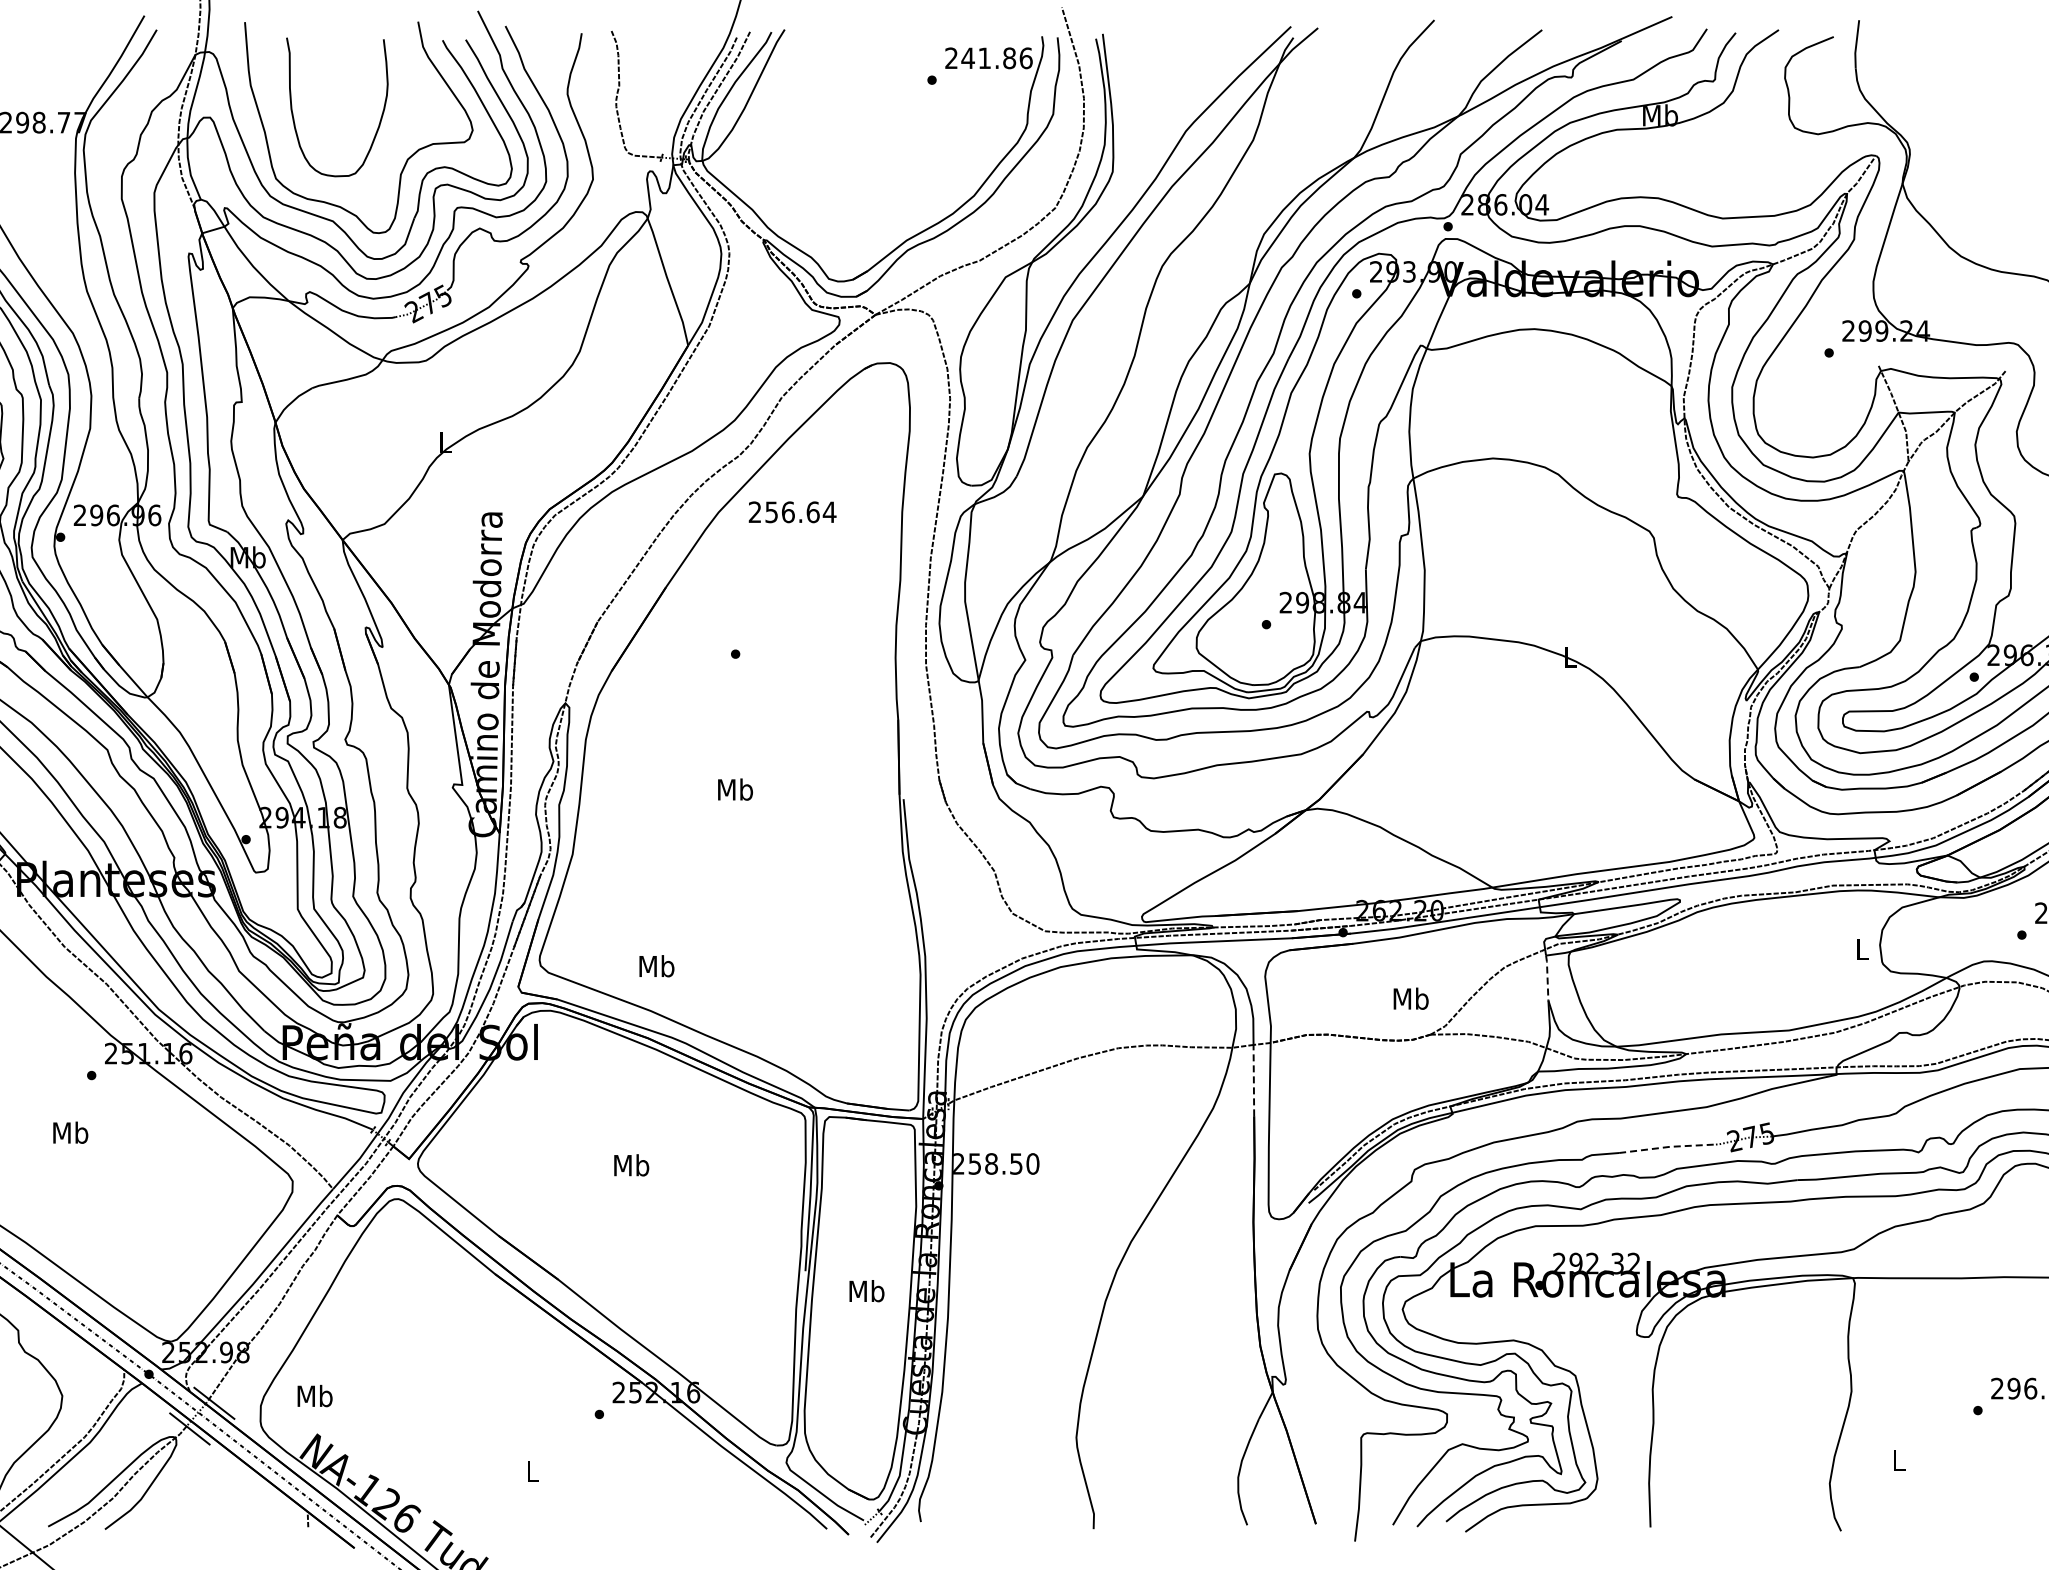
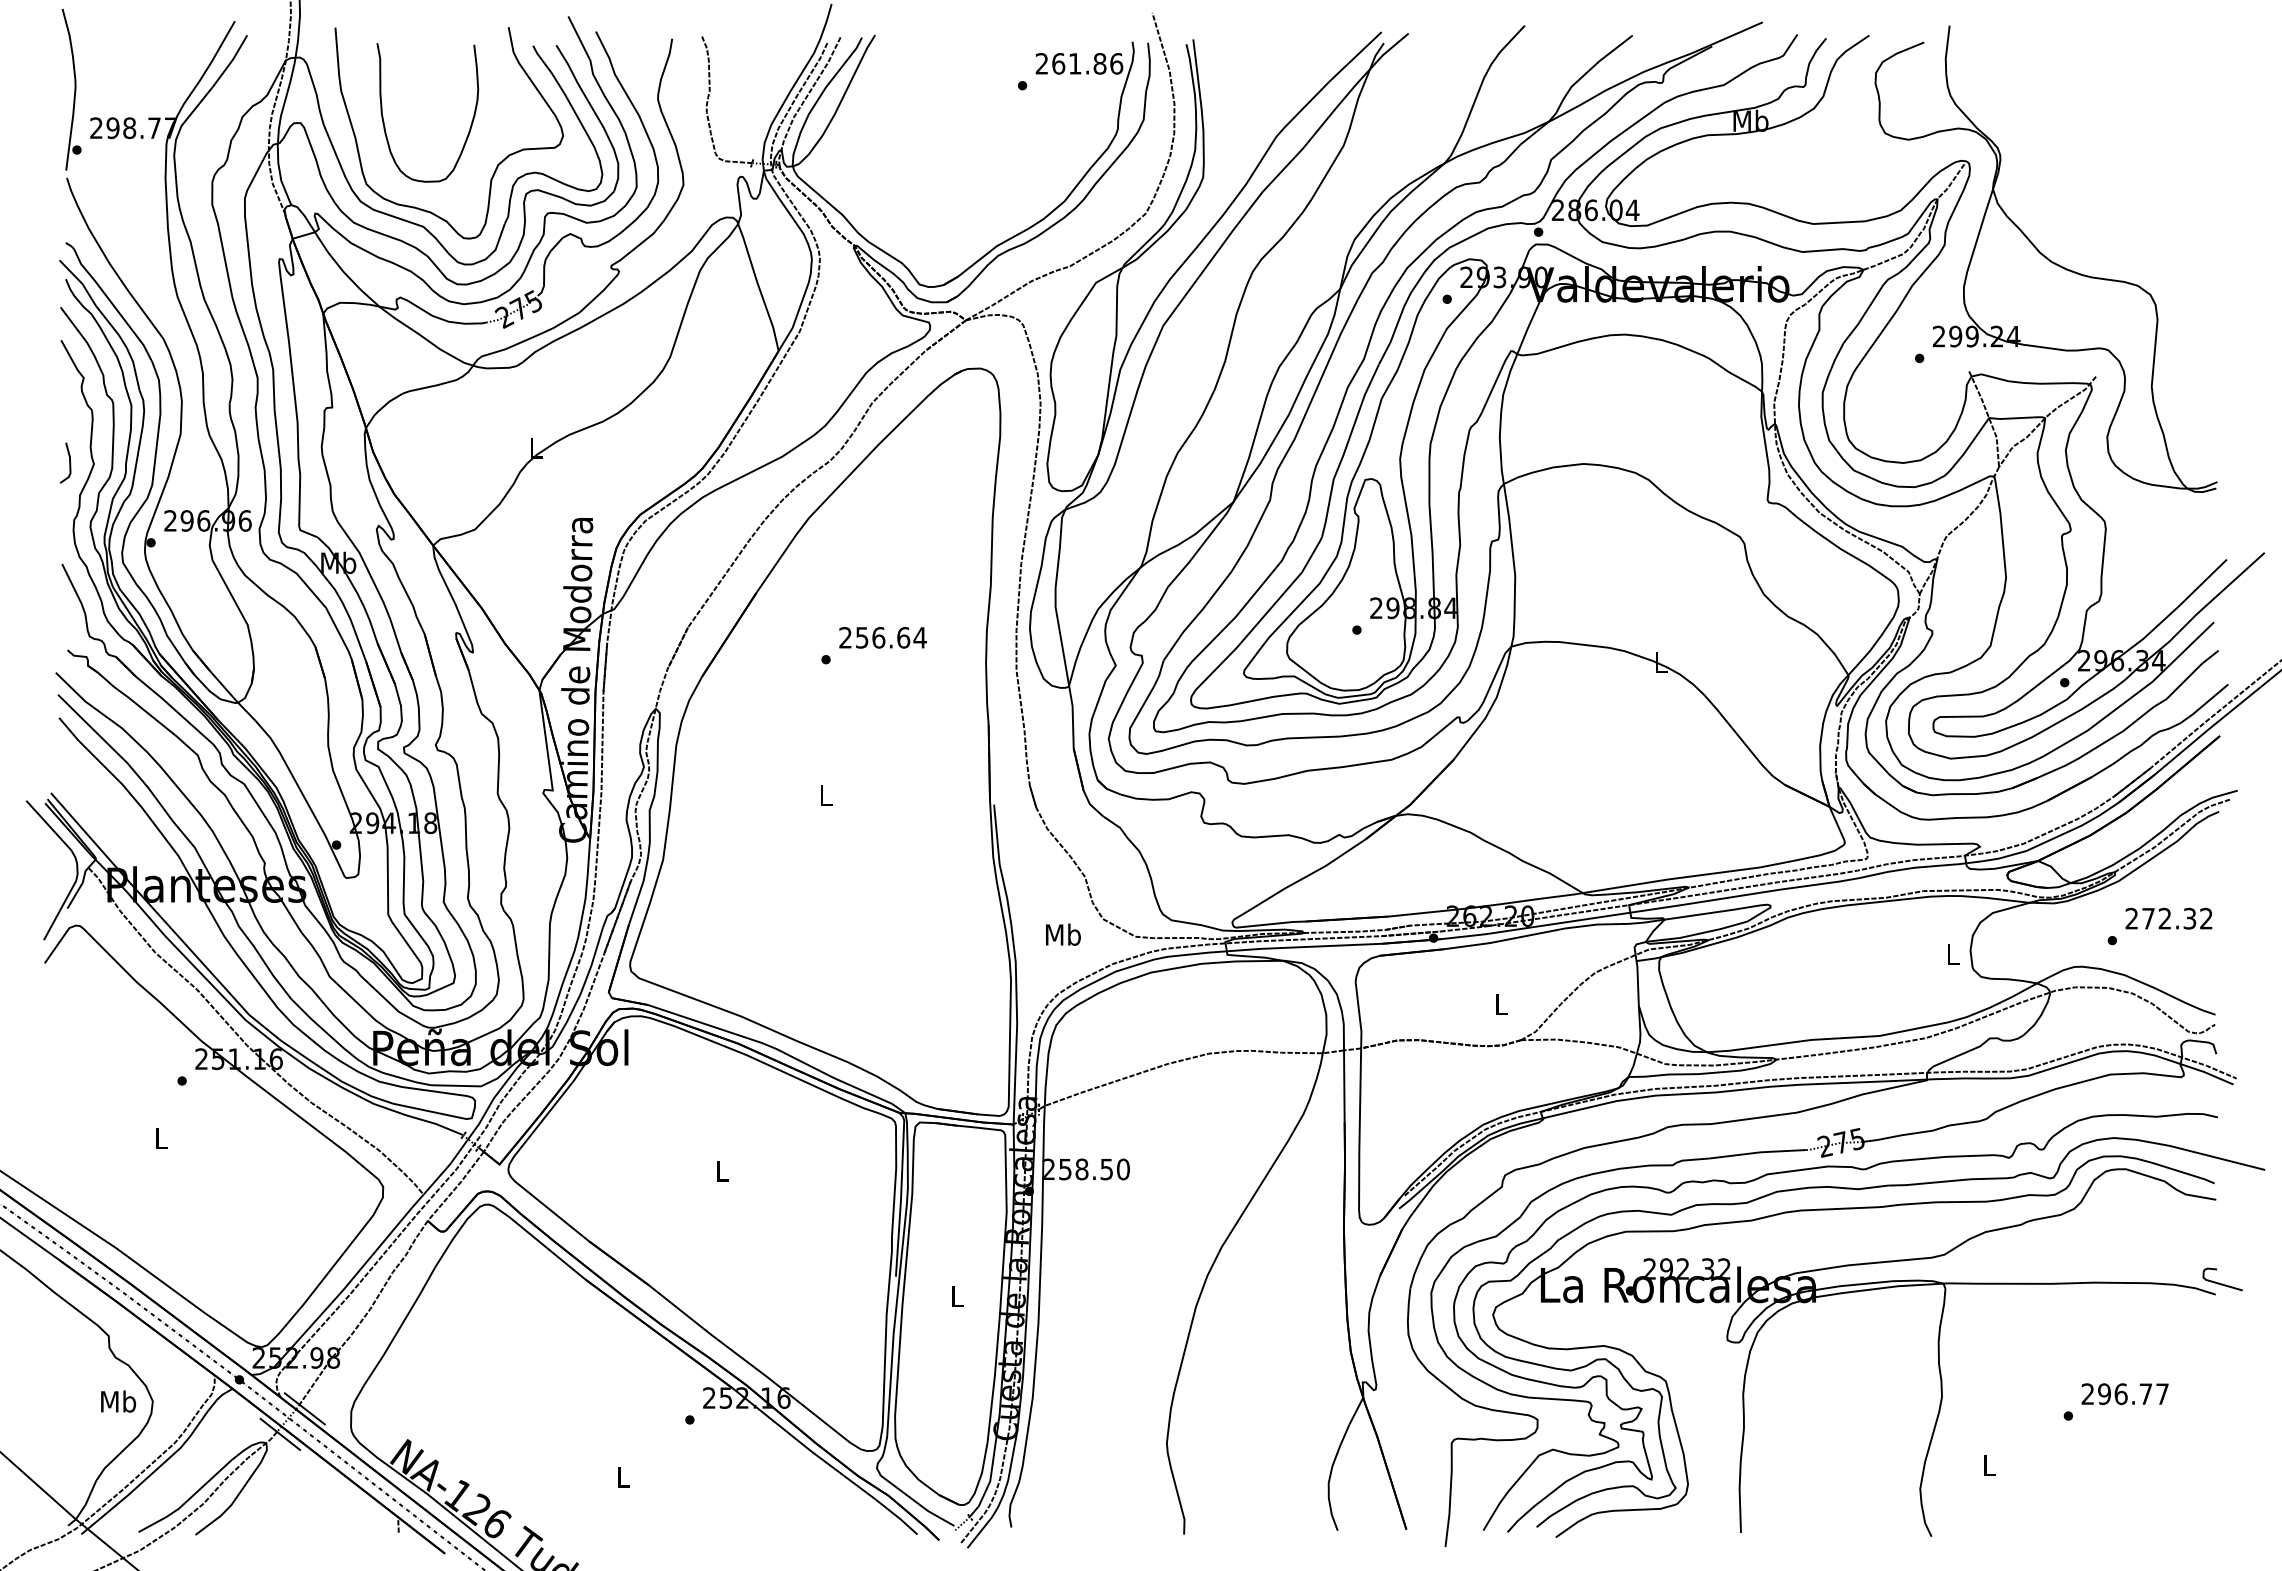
text: (968, 58) -> (1058, 63), 241.86 -> 261.86
text: (792, 512) -> (882, 637), moved
text: (735, 790) -> (825, 795), Mb -> L
text: (657, 966) -> (1063, 934), moved
line: (1548, 978) -> (1638, 983), dashed -> solid
text: (1411, 999) -> (1501, 1004), Mb -> L
line: (1254, 1081) -> (1344, 1086), dashed -> solid
text: (70, 1133) -> (160, 1138), Mb -> L
line: (1668, 1147) -> (1758, 1152), dashed -> solid
text: (631, 1165) -> (721, 1170), Mb -> L
text: (867, 1291) -> (957, 1296), Mb -> L
text: (315, 1396) -> (118, 1401), moved

